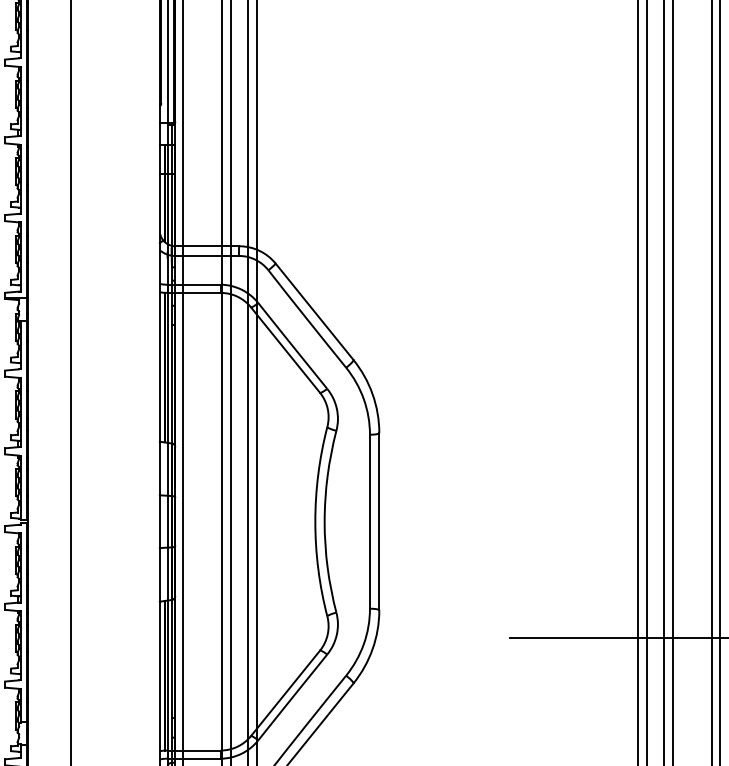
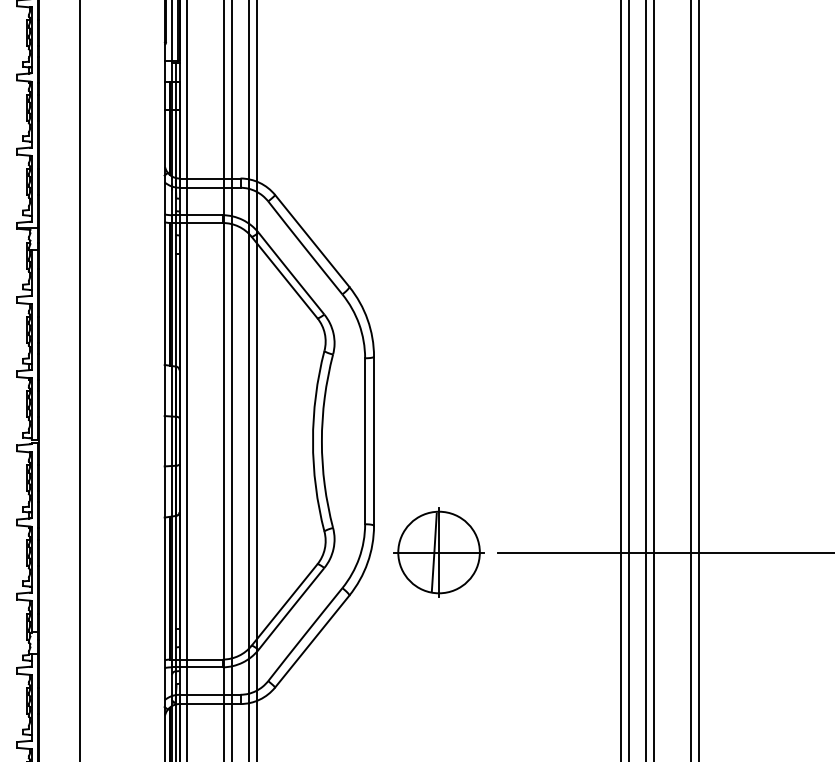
part: (446, 638) -> (438, 552), added

